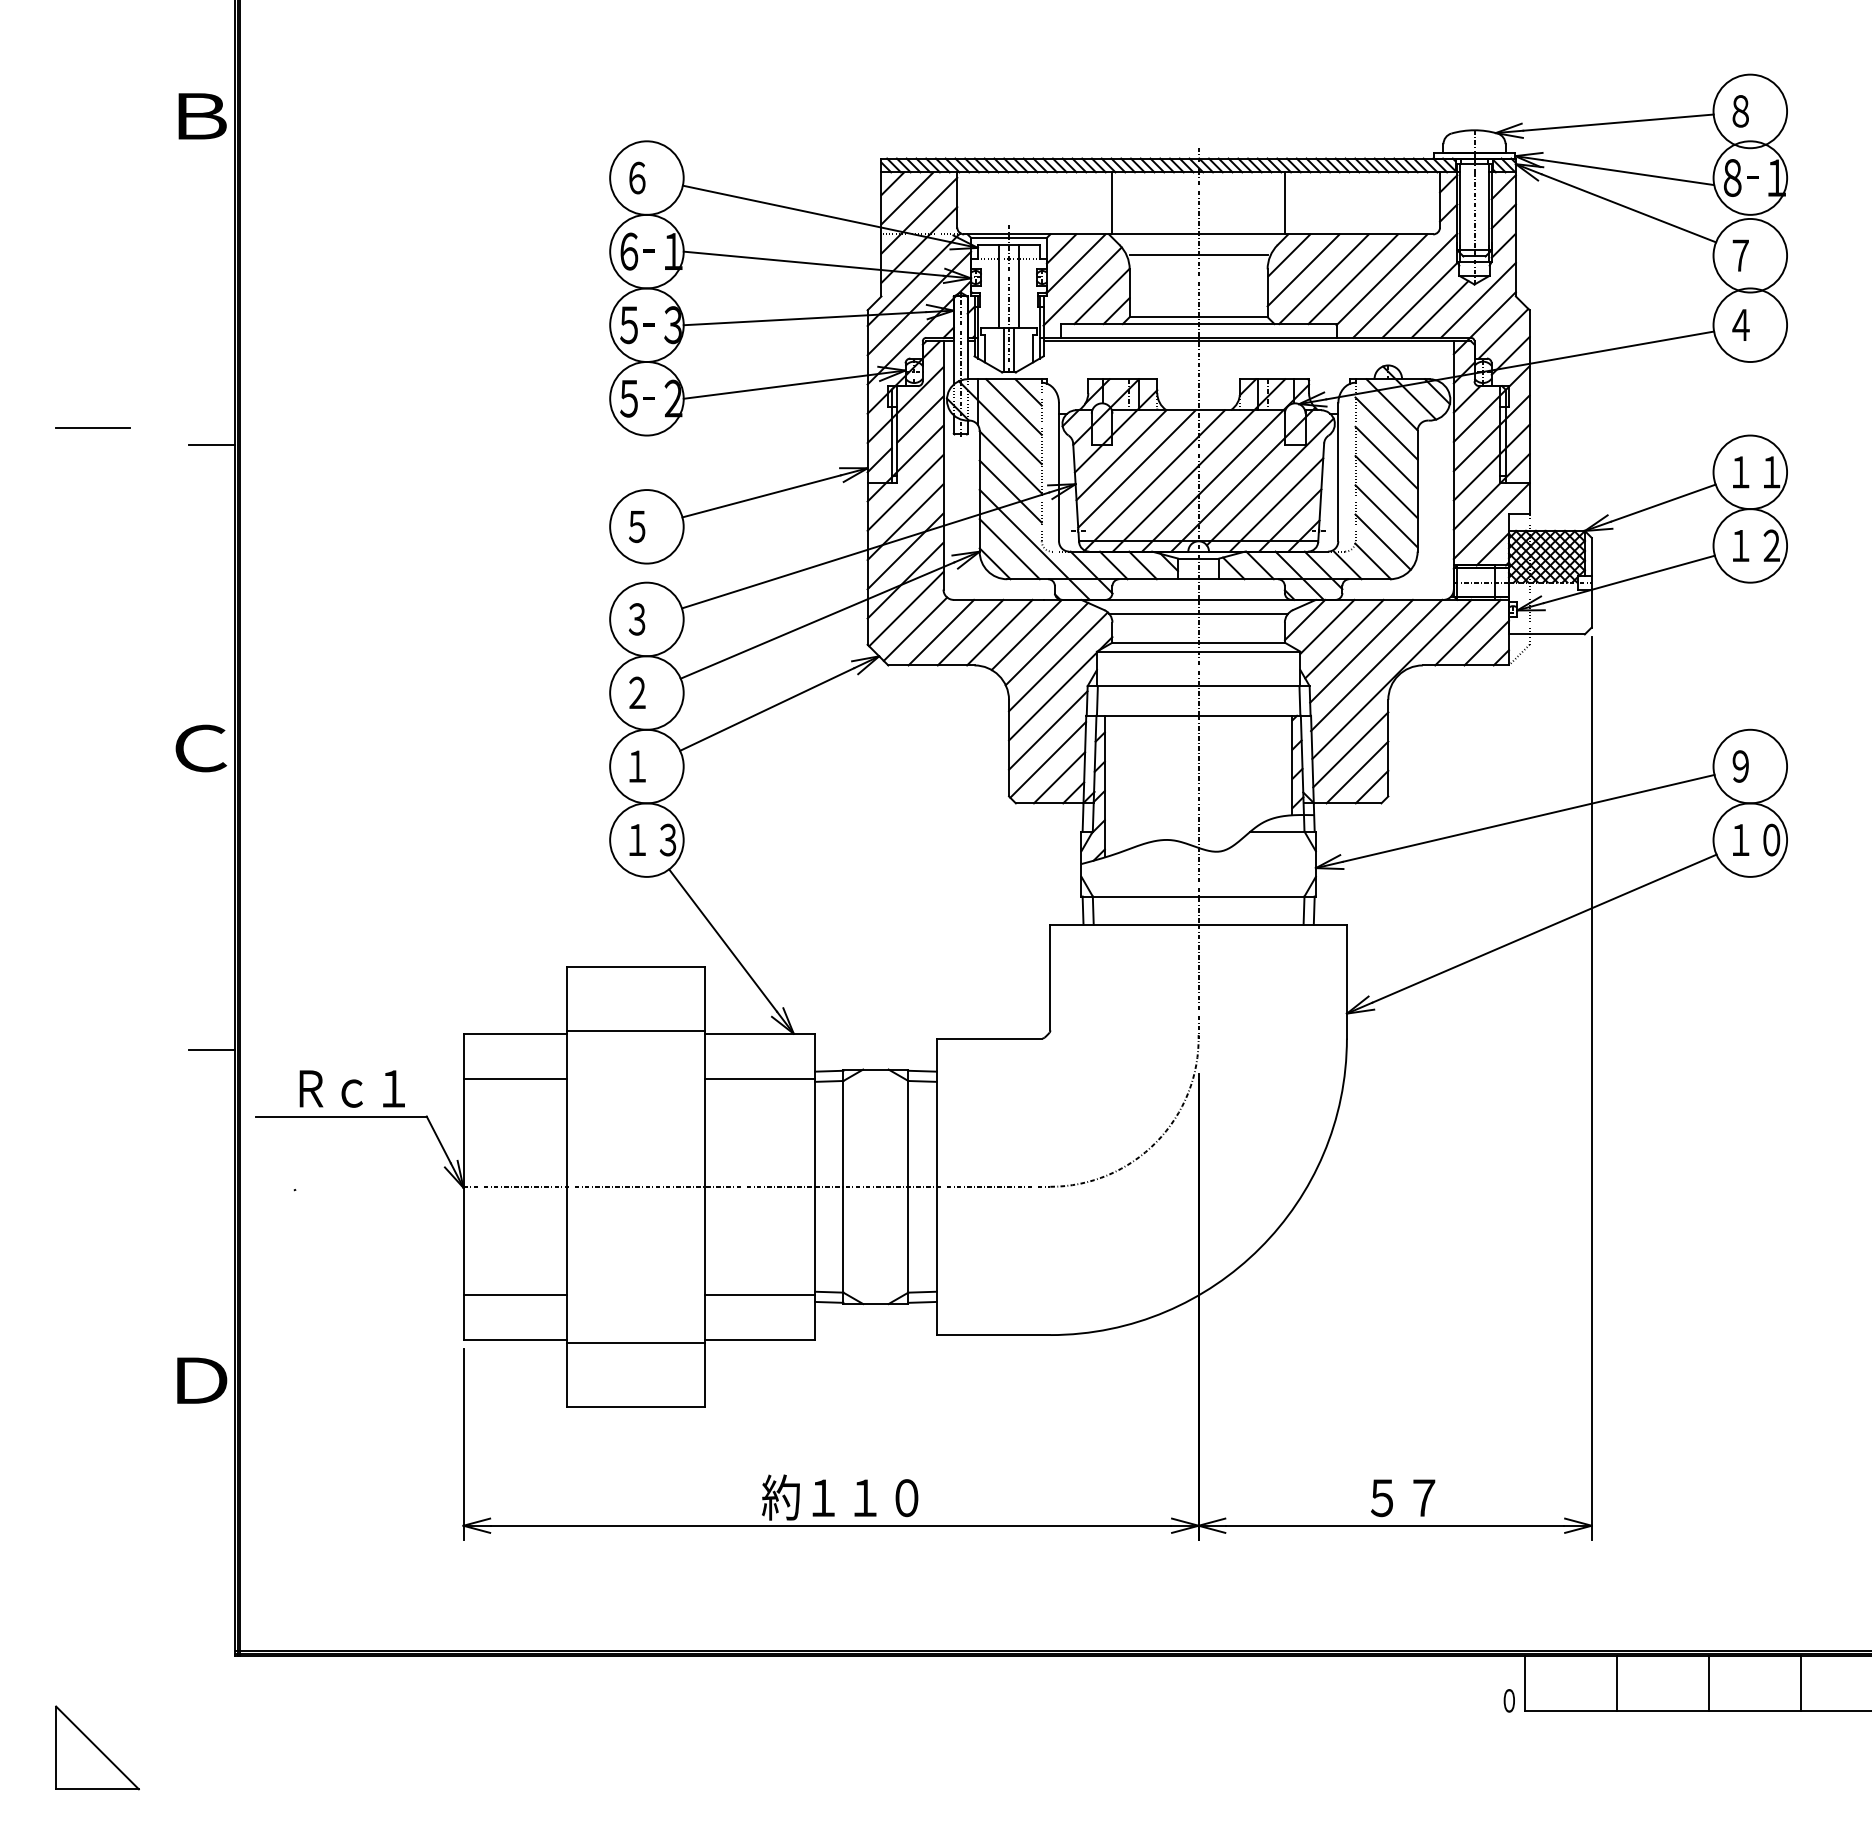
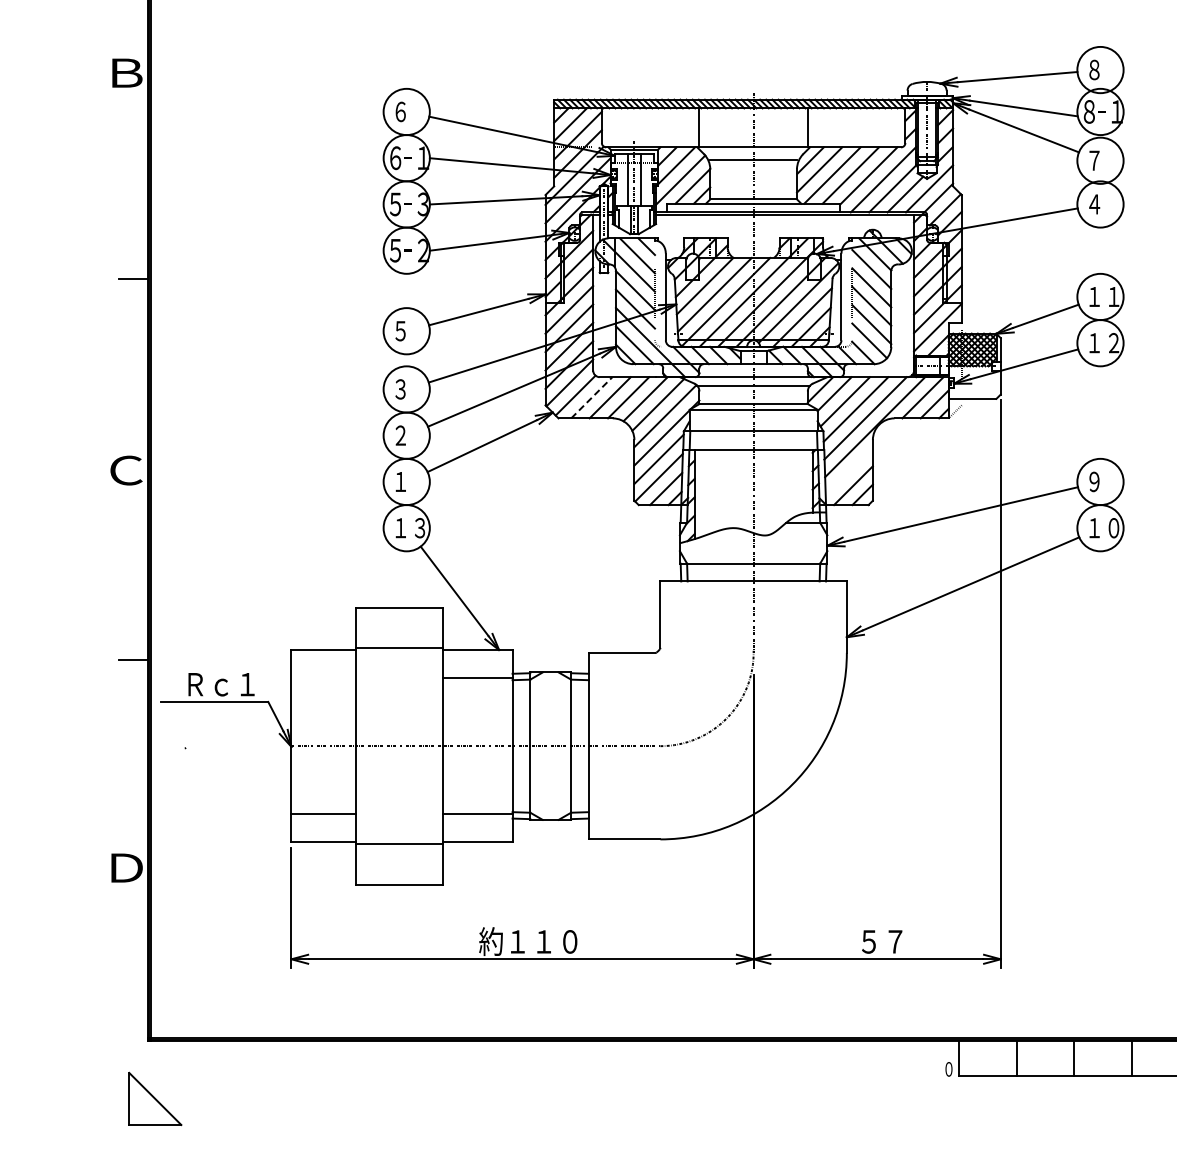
line: (93, 427) -> (58, 268), removed
line: (942, 632) -> (592, 397), solid -> dashed
line: (1349, 749) -> (848, 471), removed
line: (514, 1079) -> (323, 678), removed
part: (97, 1747) -> (155, 1098), moved

